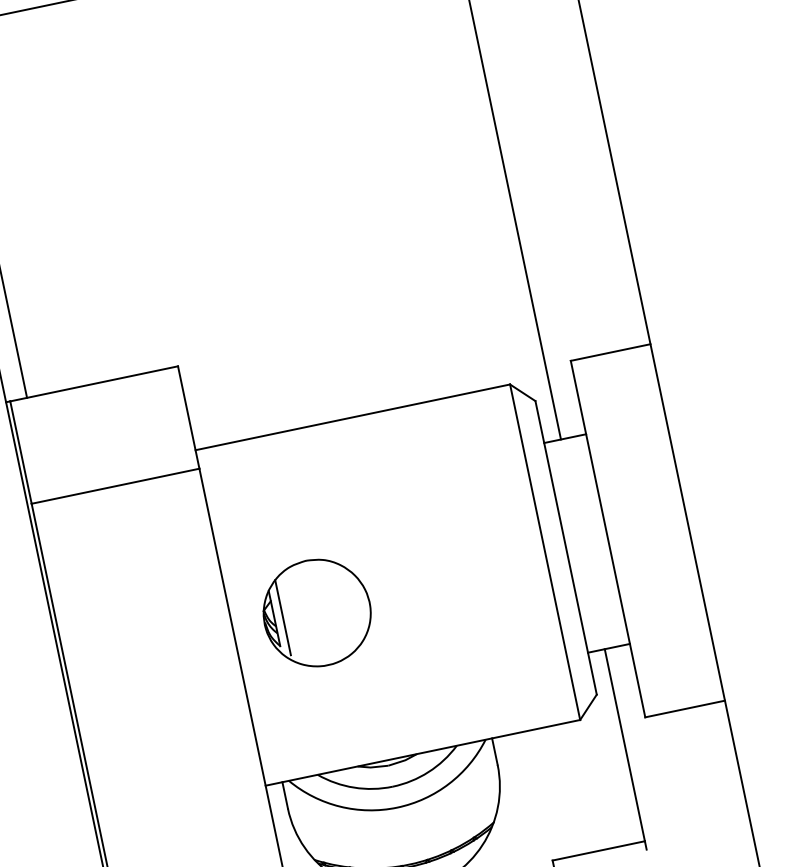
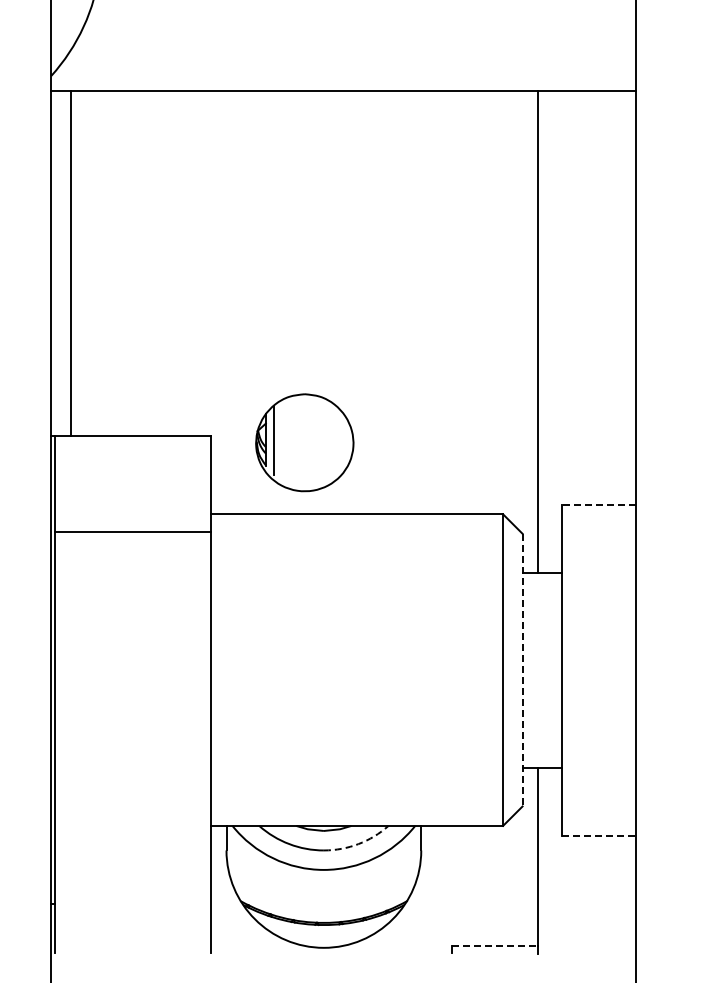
line: (610, 352) -> (598, 504), solid -> dashed
line: (566, 548) -> (522, 670), solid -> dashed
part: (316, 612) -> (304, 442), moved
line: (686, 708) -> (599, 835), solid -> dashed
arc: (428, 772) -> (358, 844), solid -> dashed
line: (598, 850) -> (495, 945), solid -> dashed

